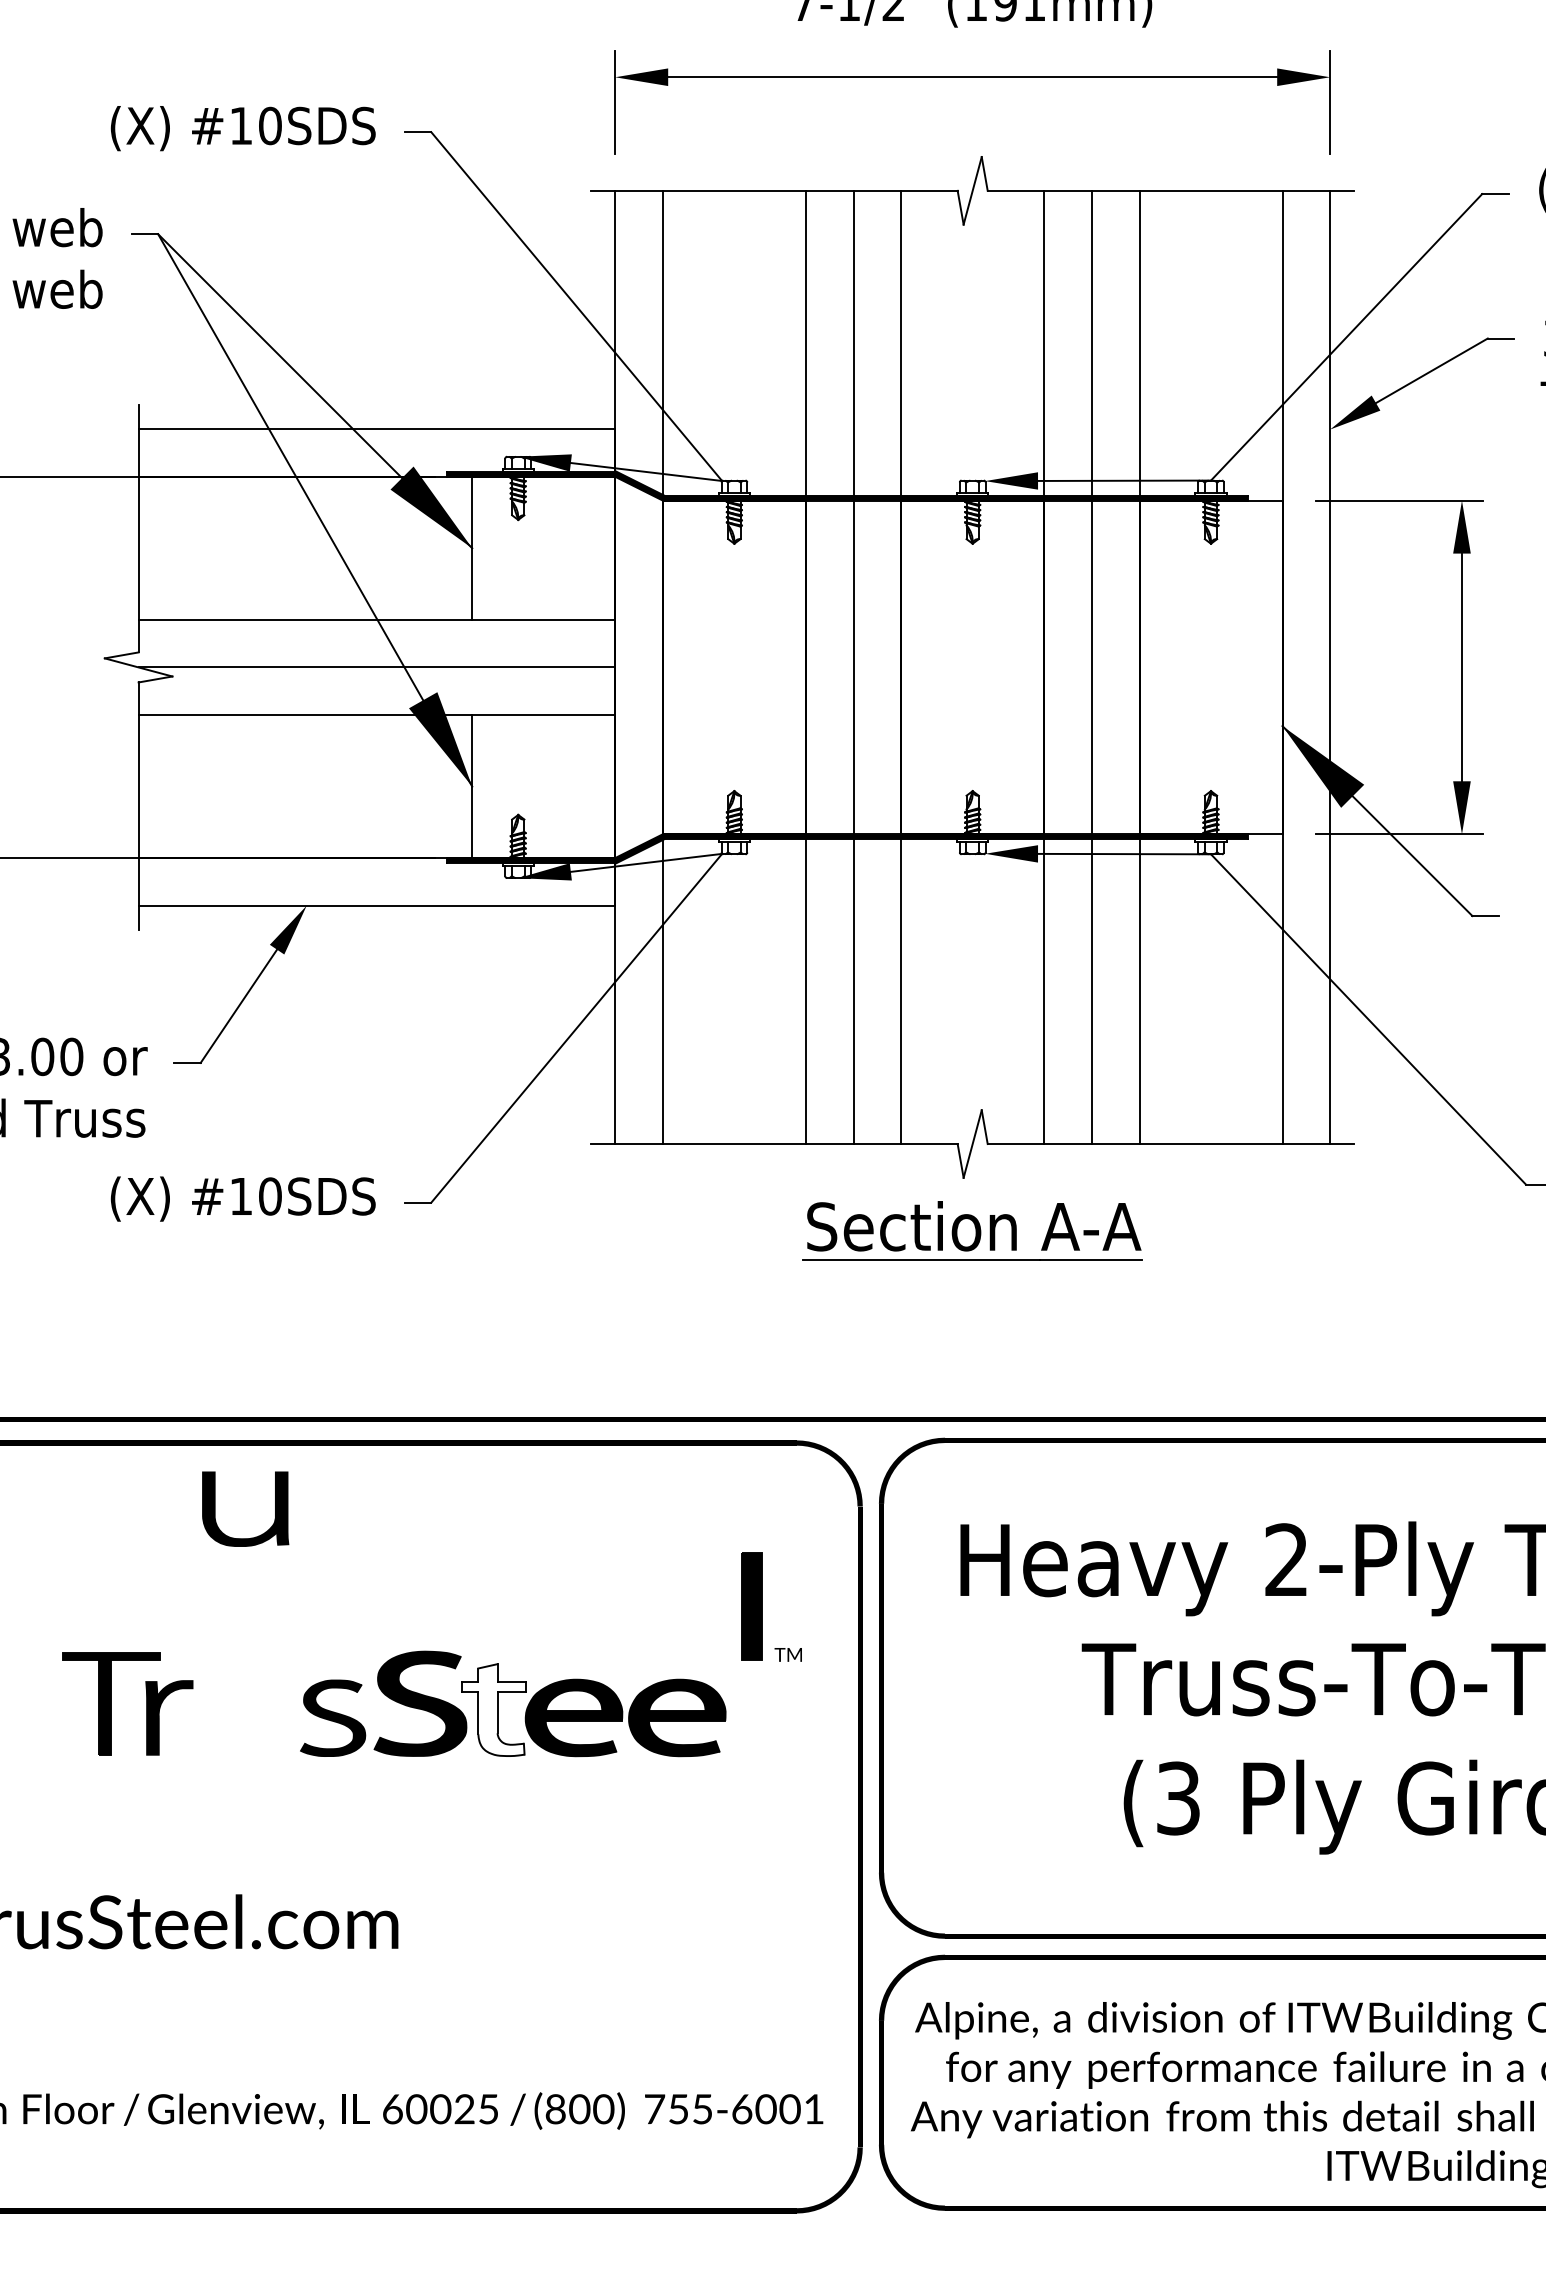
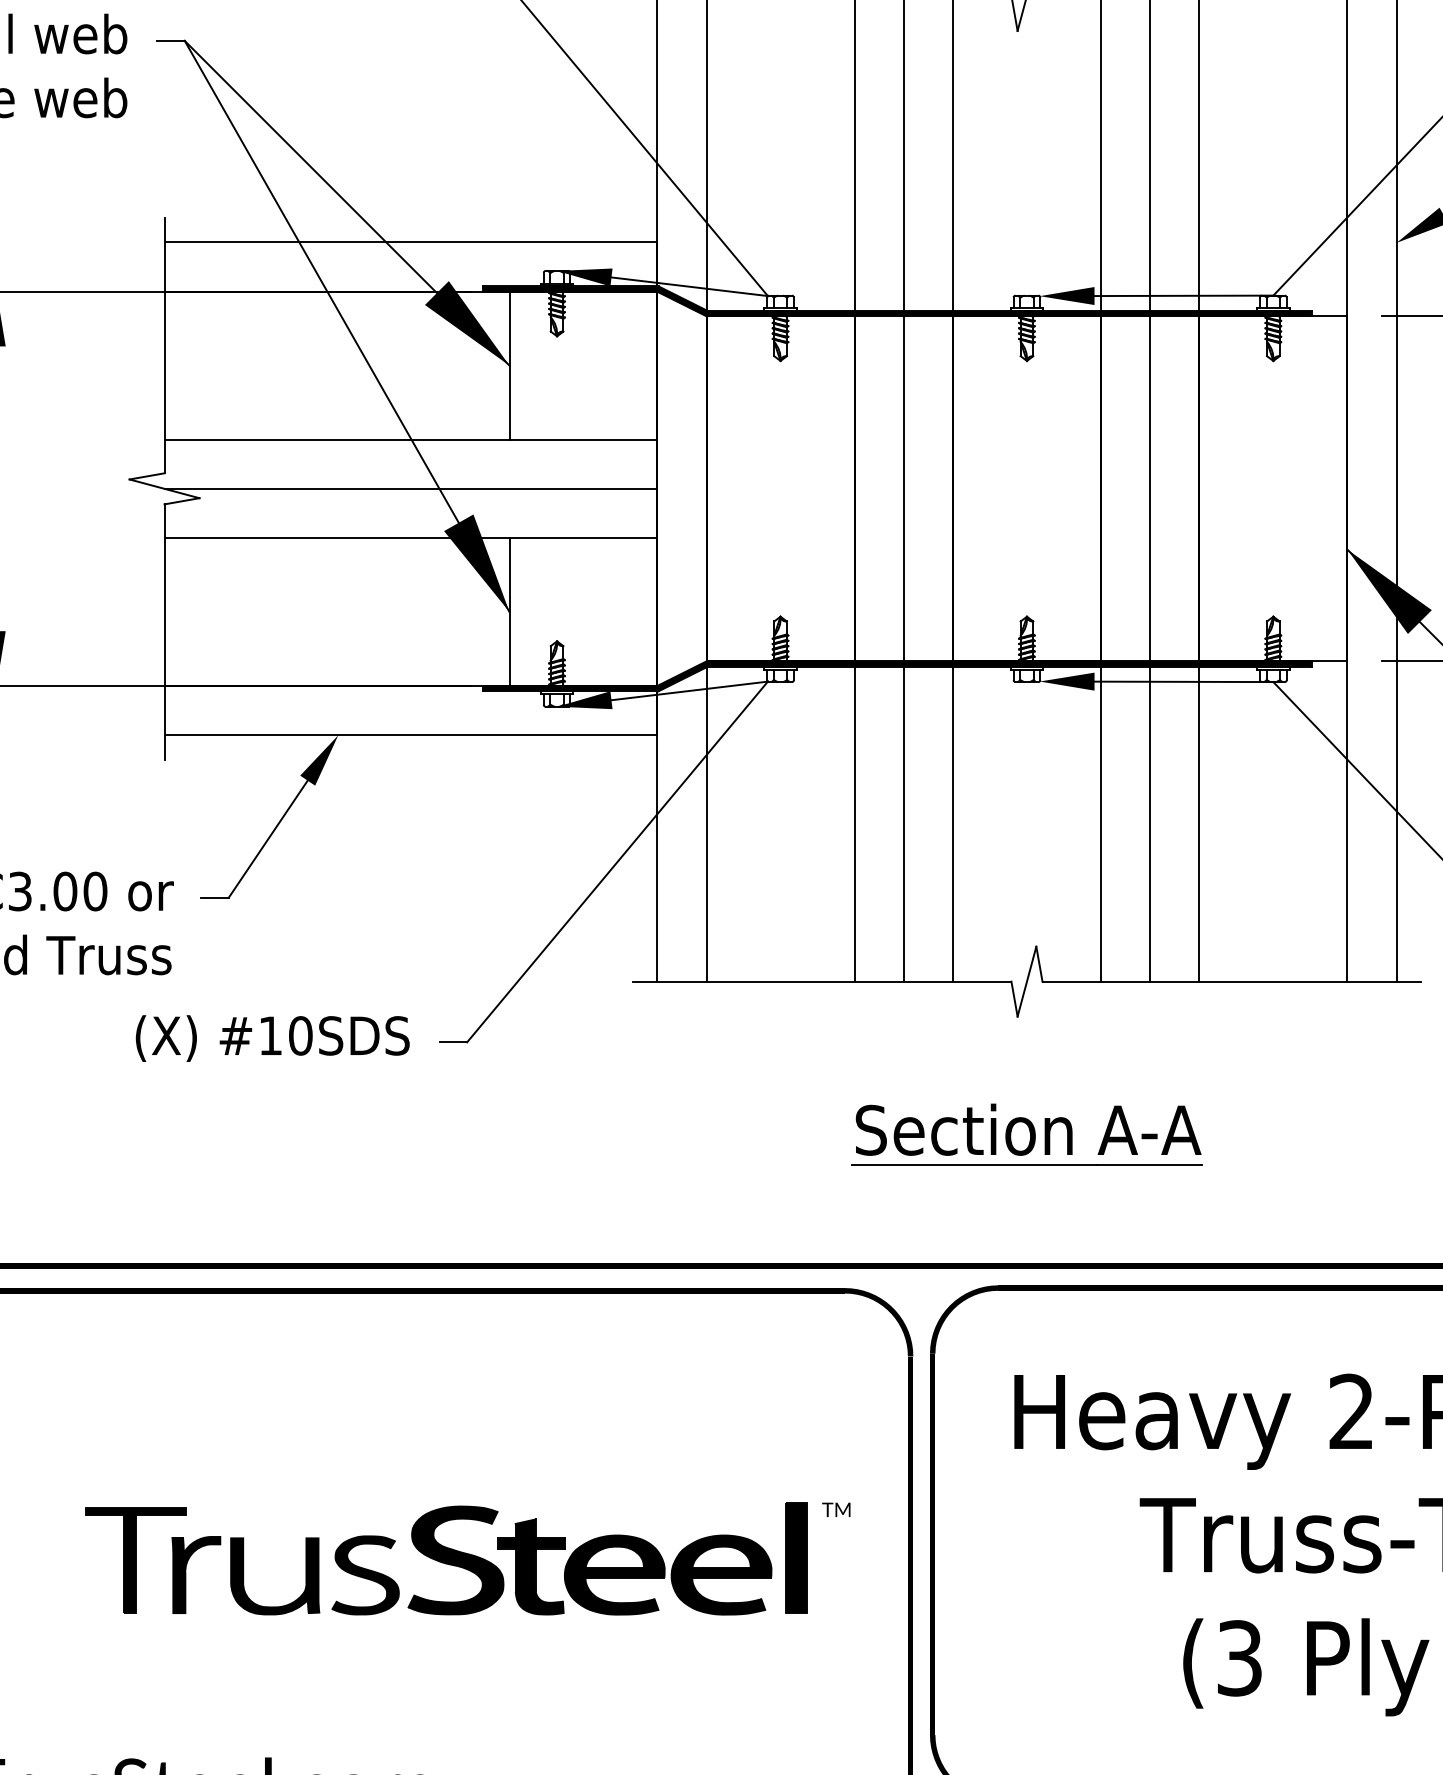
part: (972, 1230) -> (1026, 1134), moved
part: (251, 1537) -> (281, 1605), moved
part: (751, 1606) -> (796, 1558), moved
fill: (493, 1710) -> (531, 1567), added

